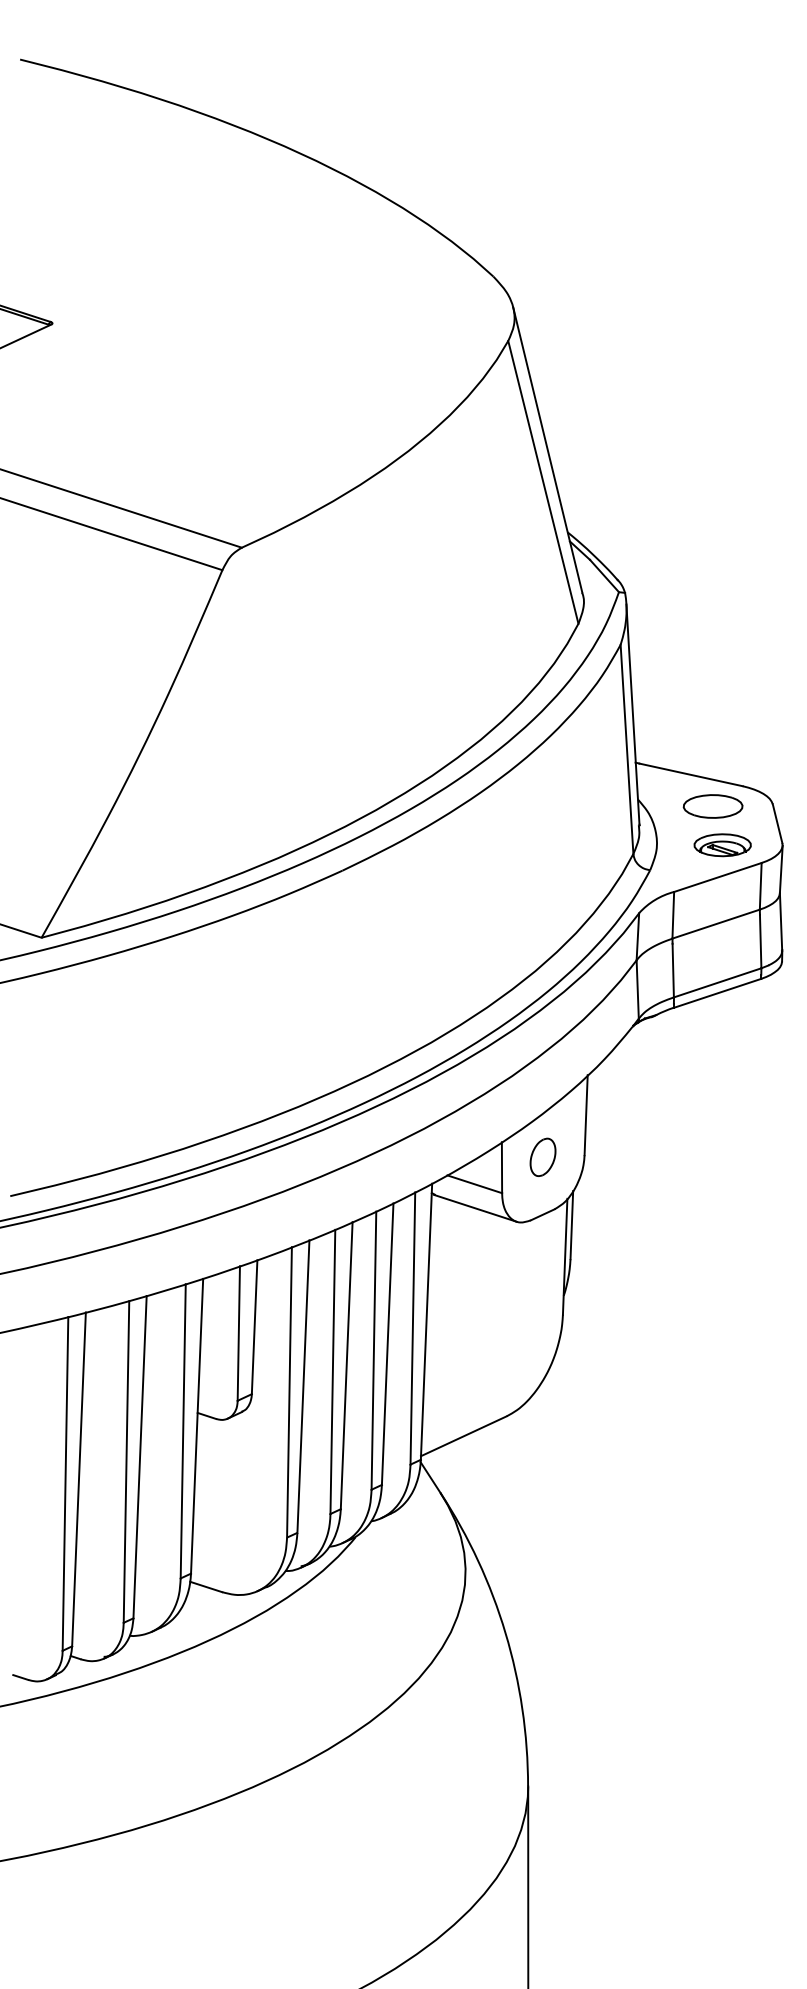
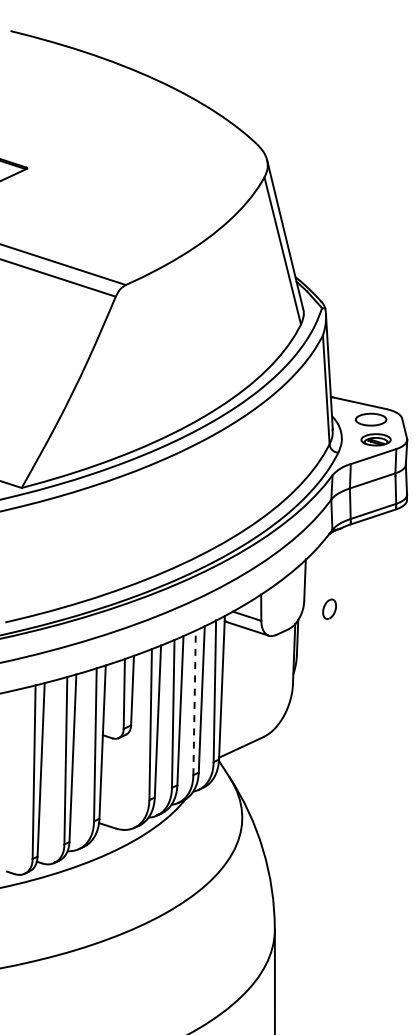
part: (542, 1155) -> (329, 608), moved
line: (373, 1350) -> (194, 702), solid -> dashed

